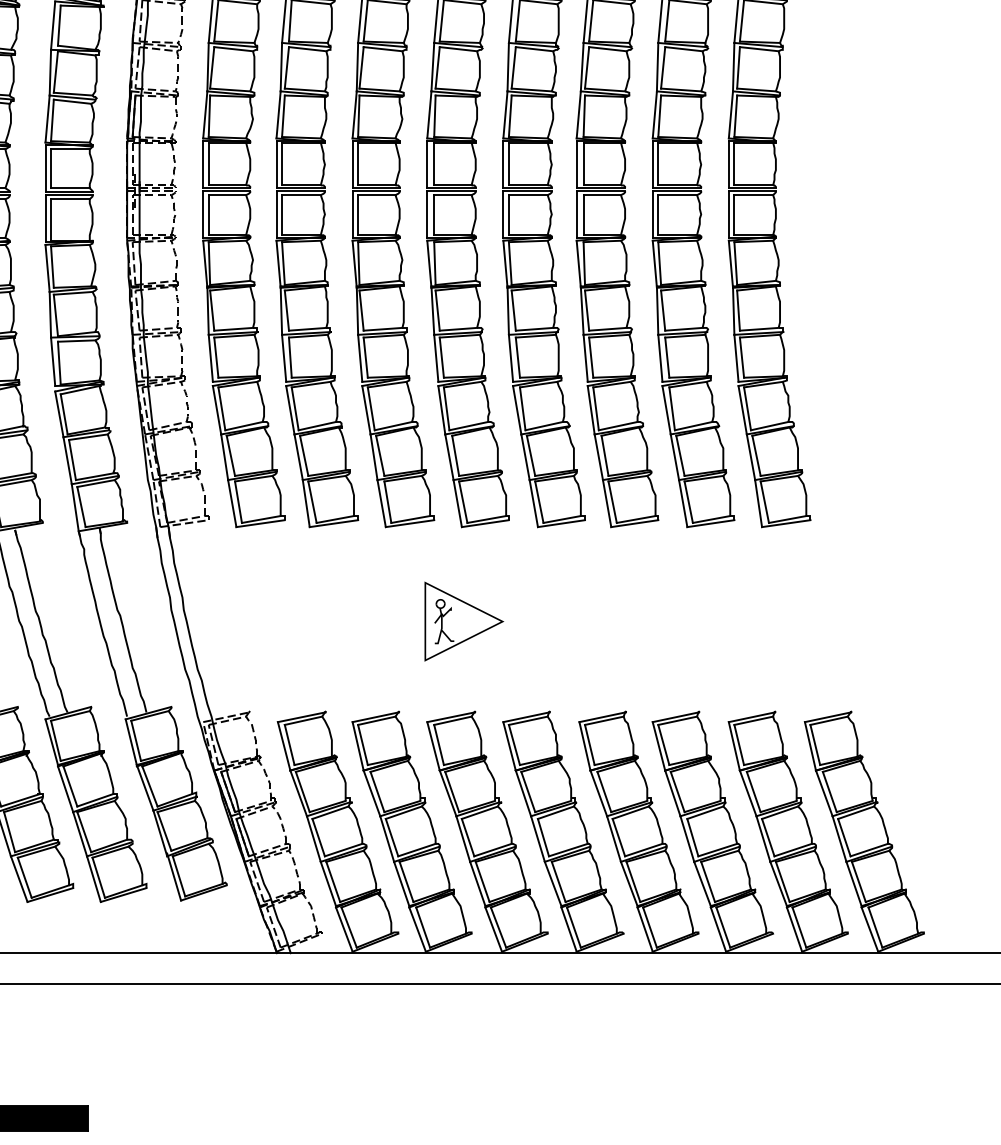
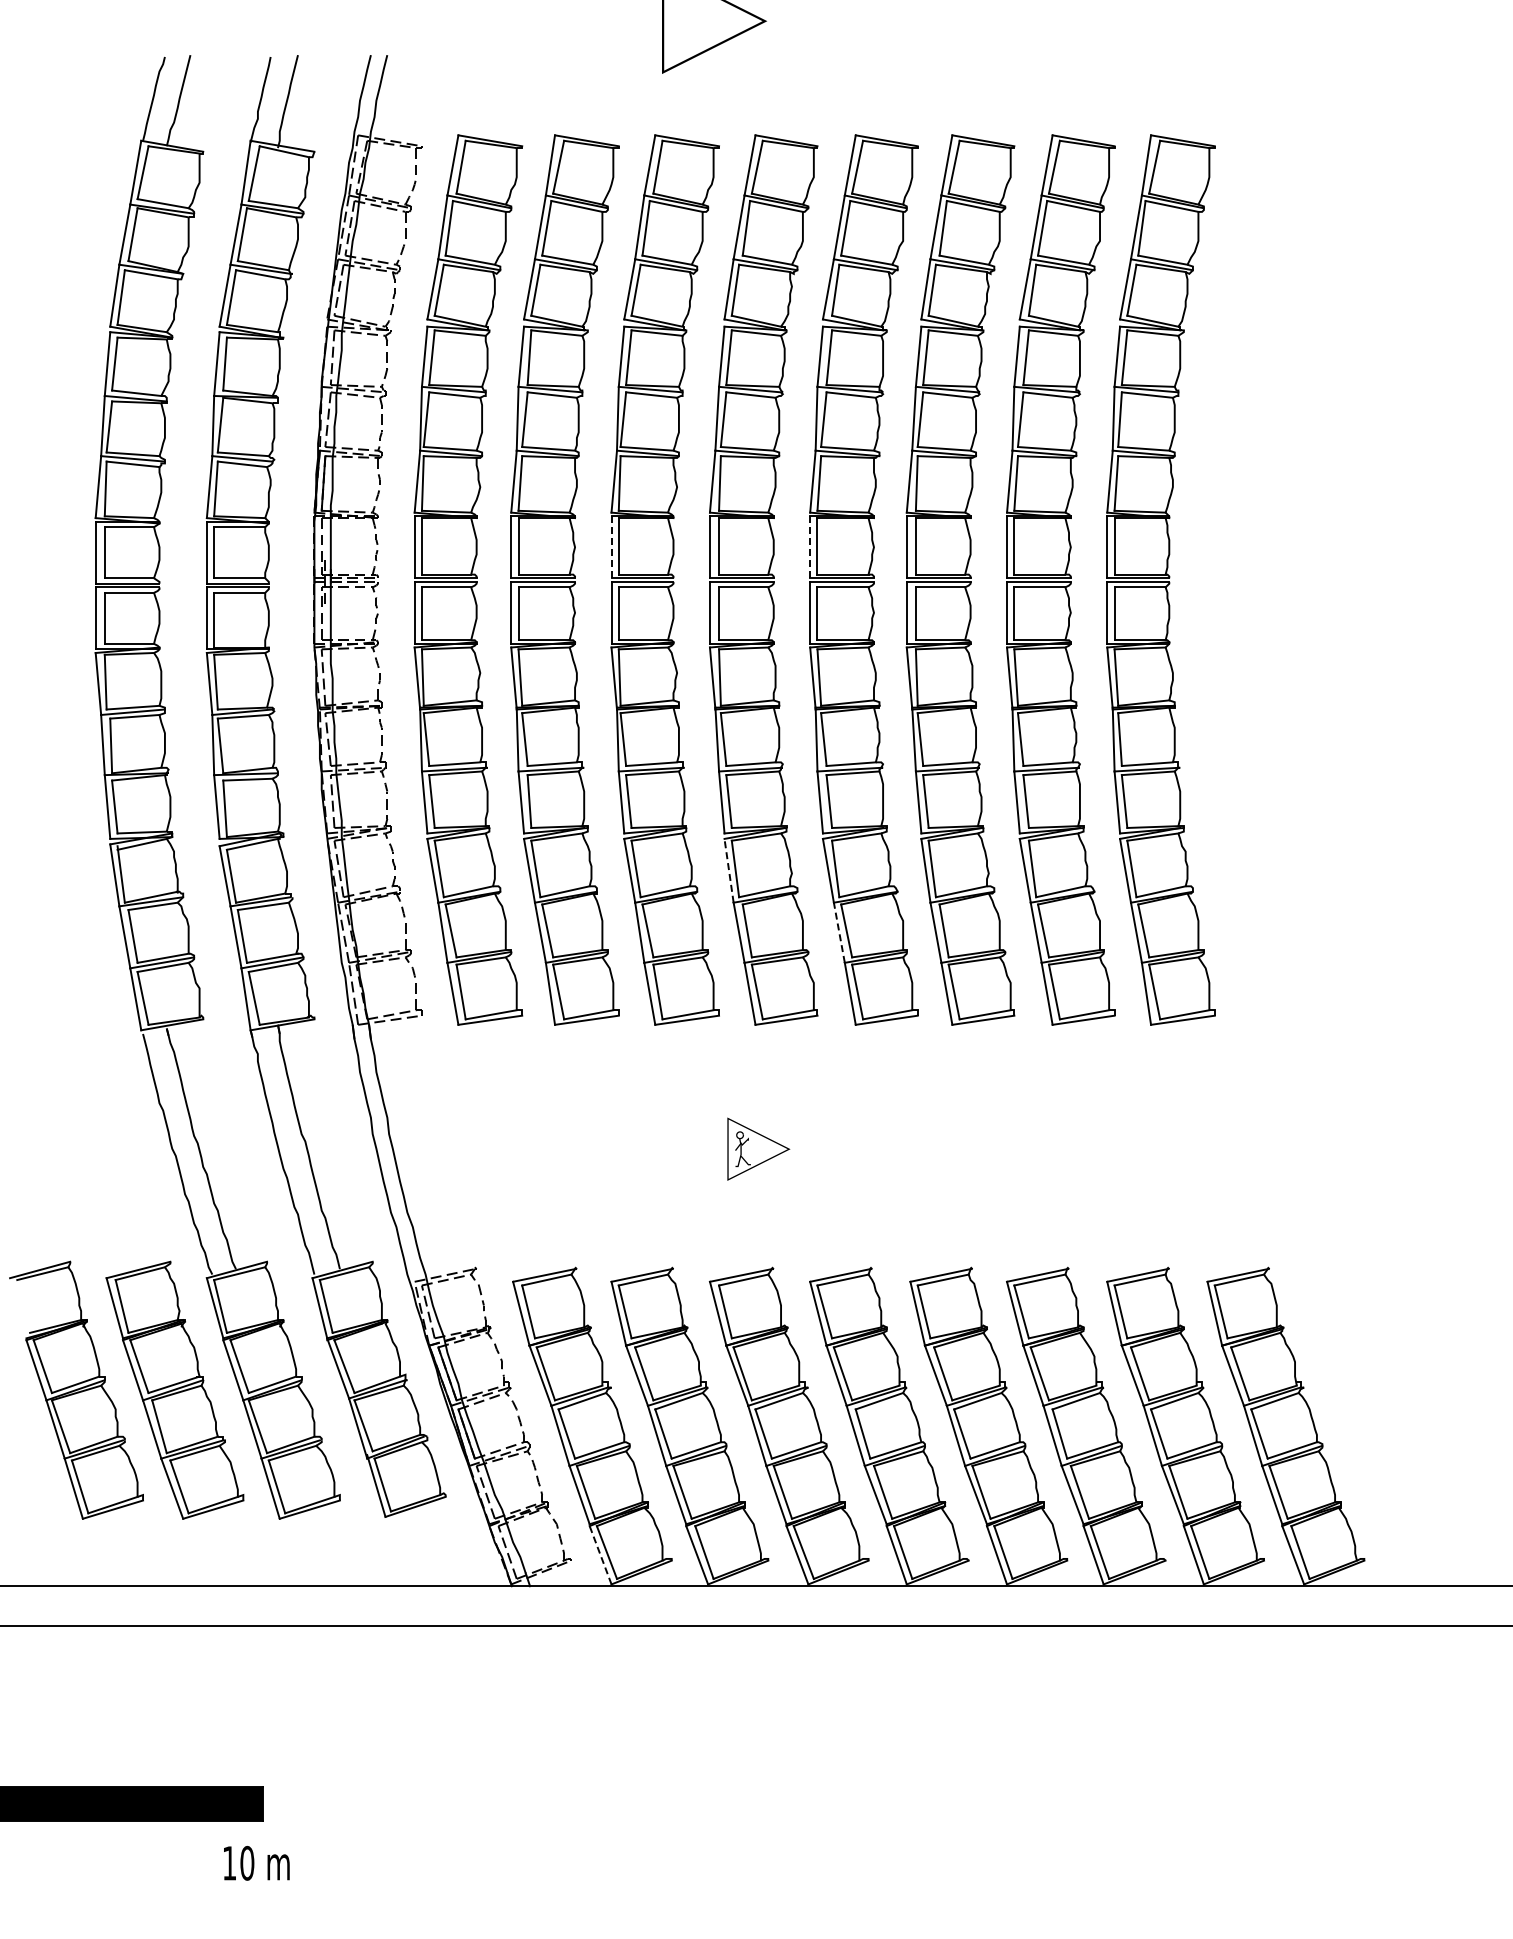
line: (352, 164) -> (611, 547), solid -> dashed
line: (503, 164) -> (810, 547), solid -> dashed
line: (442, 409) -> (729, 870), solid -> dashed
line: (525, 457) -> (839, 932), solid -> dashed
part: (464, 620) -> (758, 1148), size x0.6
line: (344, 929) -> (600, 1554), solid -> dashed

